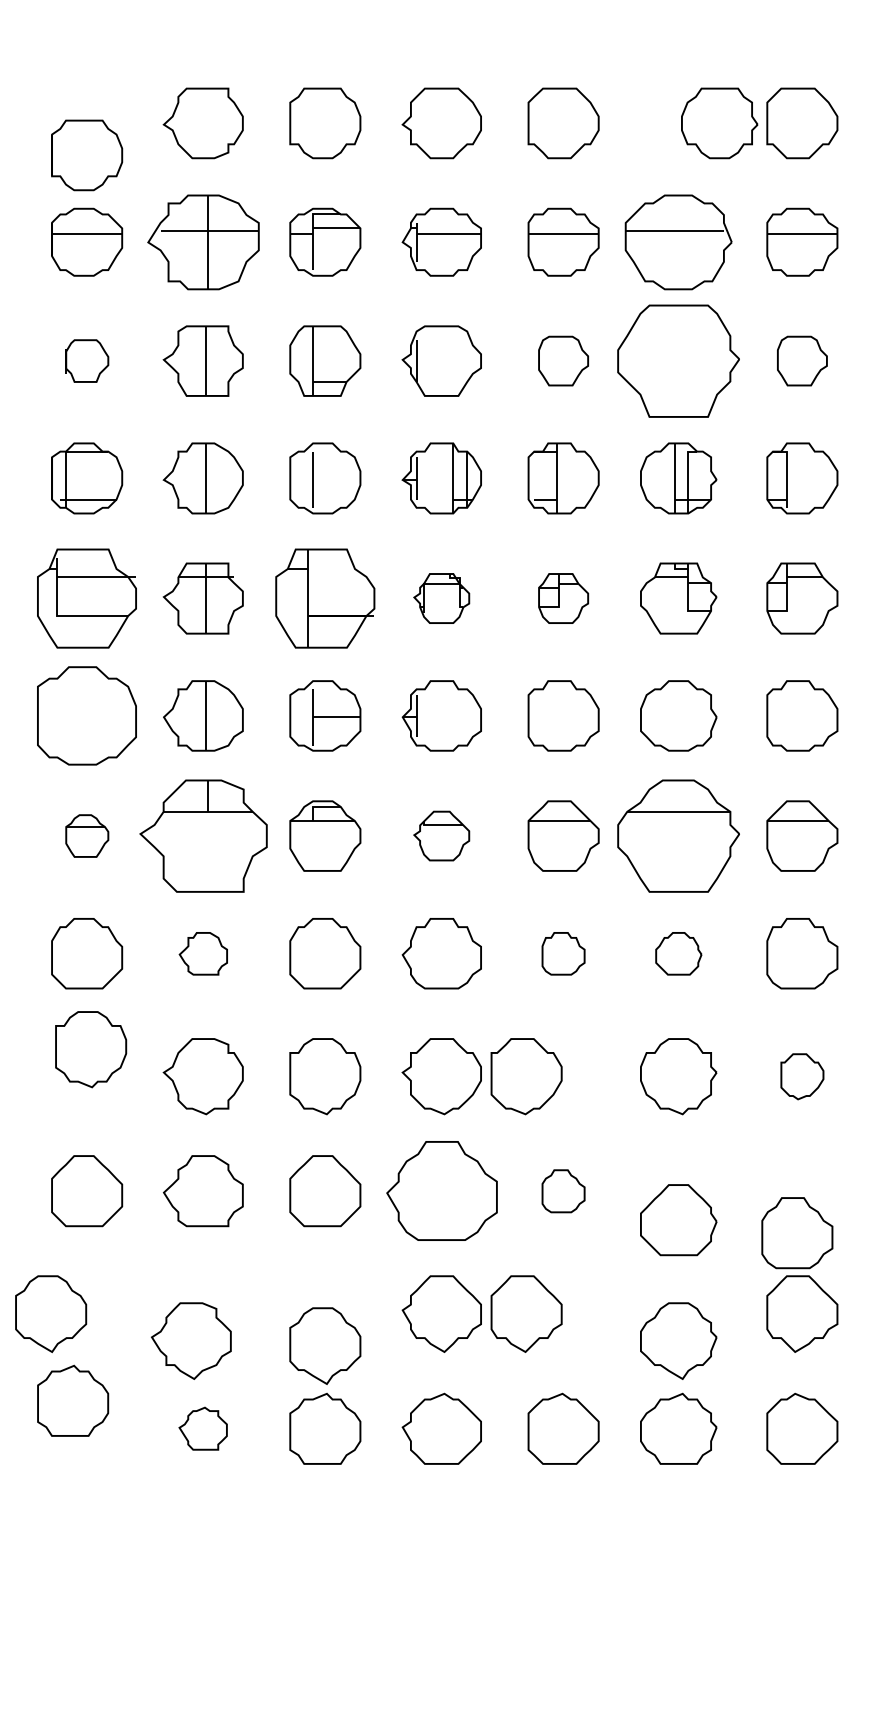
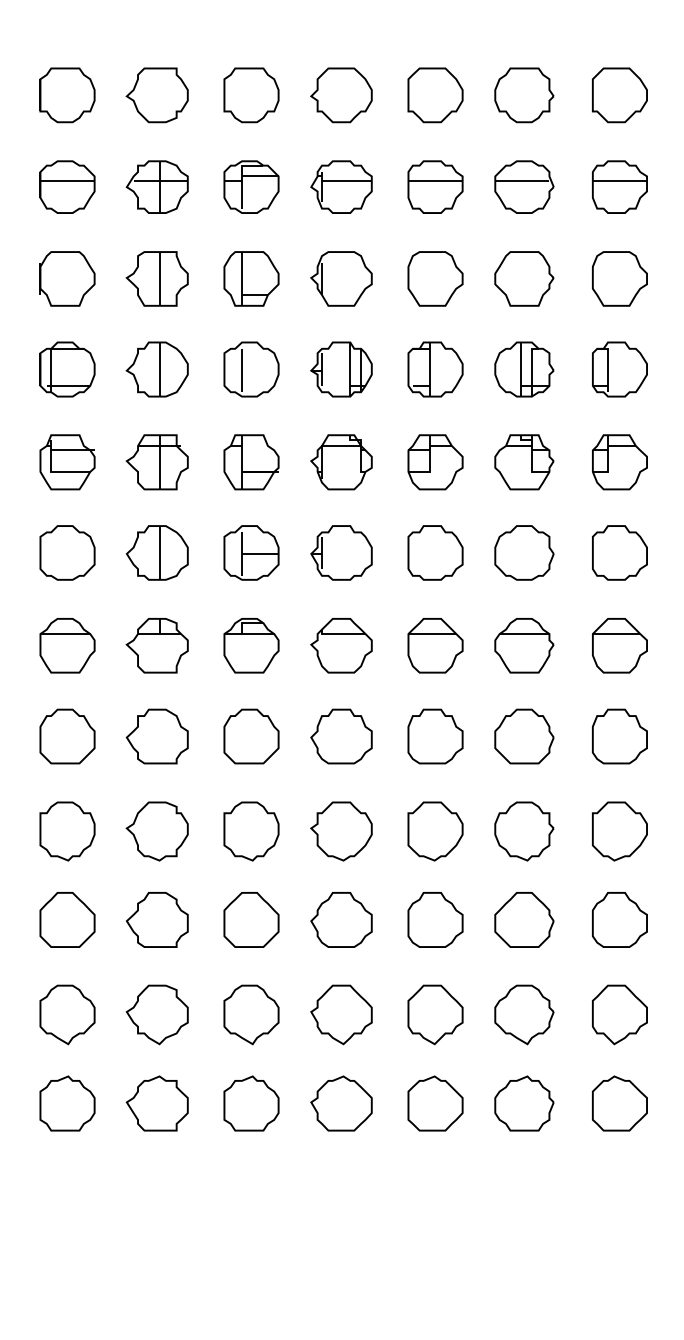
part: (719, 123) -> (524, 95), moved
part: (87, 155) -> (67, 95), moved
part: (202, 241) -> (156, 186), size x0.71
part: (678, 241) -> (524, 186), size x0.71
part: (87, 360) -> (67, 278), size x1.67
part: (563, 360) -> (435, 278), size x1.43
part: (678, 360) -> (524, 278), size x0.62
part: (802, 360) -> (620, 278), size x1.43
part: (87, 598) -> (67, 462), size x0.71
part: (325, 598) -> (251, 462), size x0.71
part: (441, 598) -> (341, 462), size x1.43
part: (563, 598) -> (435, 462), size x1.43
part: (87, 715) -> (67, 552), size x0.71
part: (87, 835) -> (67, 645), size x1.67
part: (202, 835) -> (156, 645), size x0.62
part: (441, 835) -> (341, 645), size x1.43
part: (678, 835) -> (524, 645), size x0.62
part: (203, 953) -> (157, 736), size x1.67
part: (563, 953) -> (435, 736), size x1.67
part: (678, 953) -> (524, 736), size x1.67
part: (91, 1049) -> (67, 831), moved
part: (526, 1076) -> (435, 831), moved
part: (802, 1076) -> (620, 831), size x1.67
part: (441, 1191) -> (341, 920), size x0.71
part: (563, 1191) -> (435, 920), size x1.67
part: (678, 1220) -> (524, 920), moved
part: (797, 1233) -> (620, 920), moved
part: (51, 1313) -> (67, 1014), moved
part: (526, 1313) -> (435, 1014), moved
part: (191, 1340) -> (157, 1014), moved
part: (678, 1340) -> (524, 1014), moved
part: (325, 1345) -> (251, 1014), moved
part: (73, 1400) -> (67, 1103), moved
part: (202, 1428) -> (156, 1103), size x1.67

